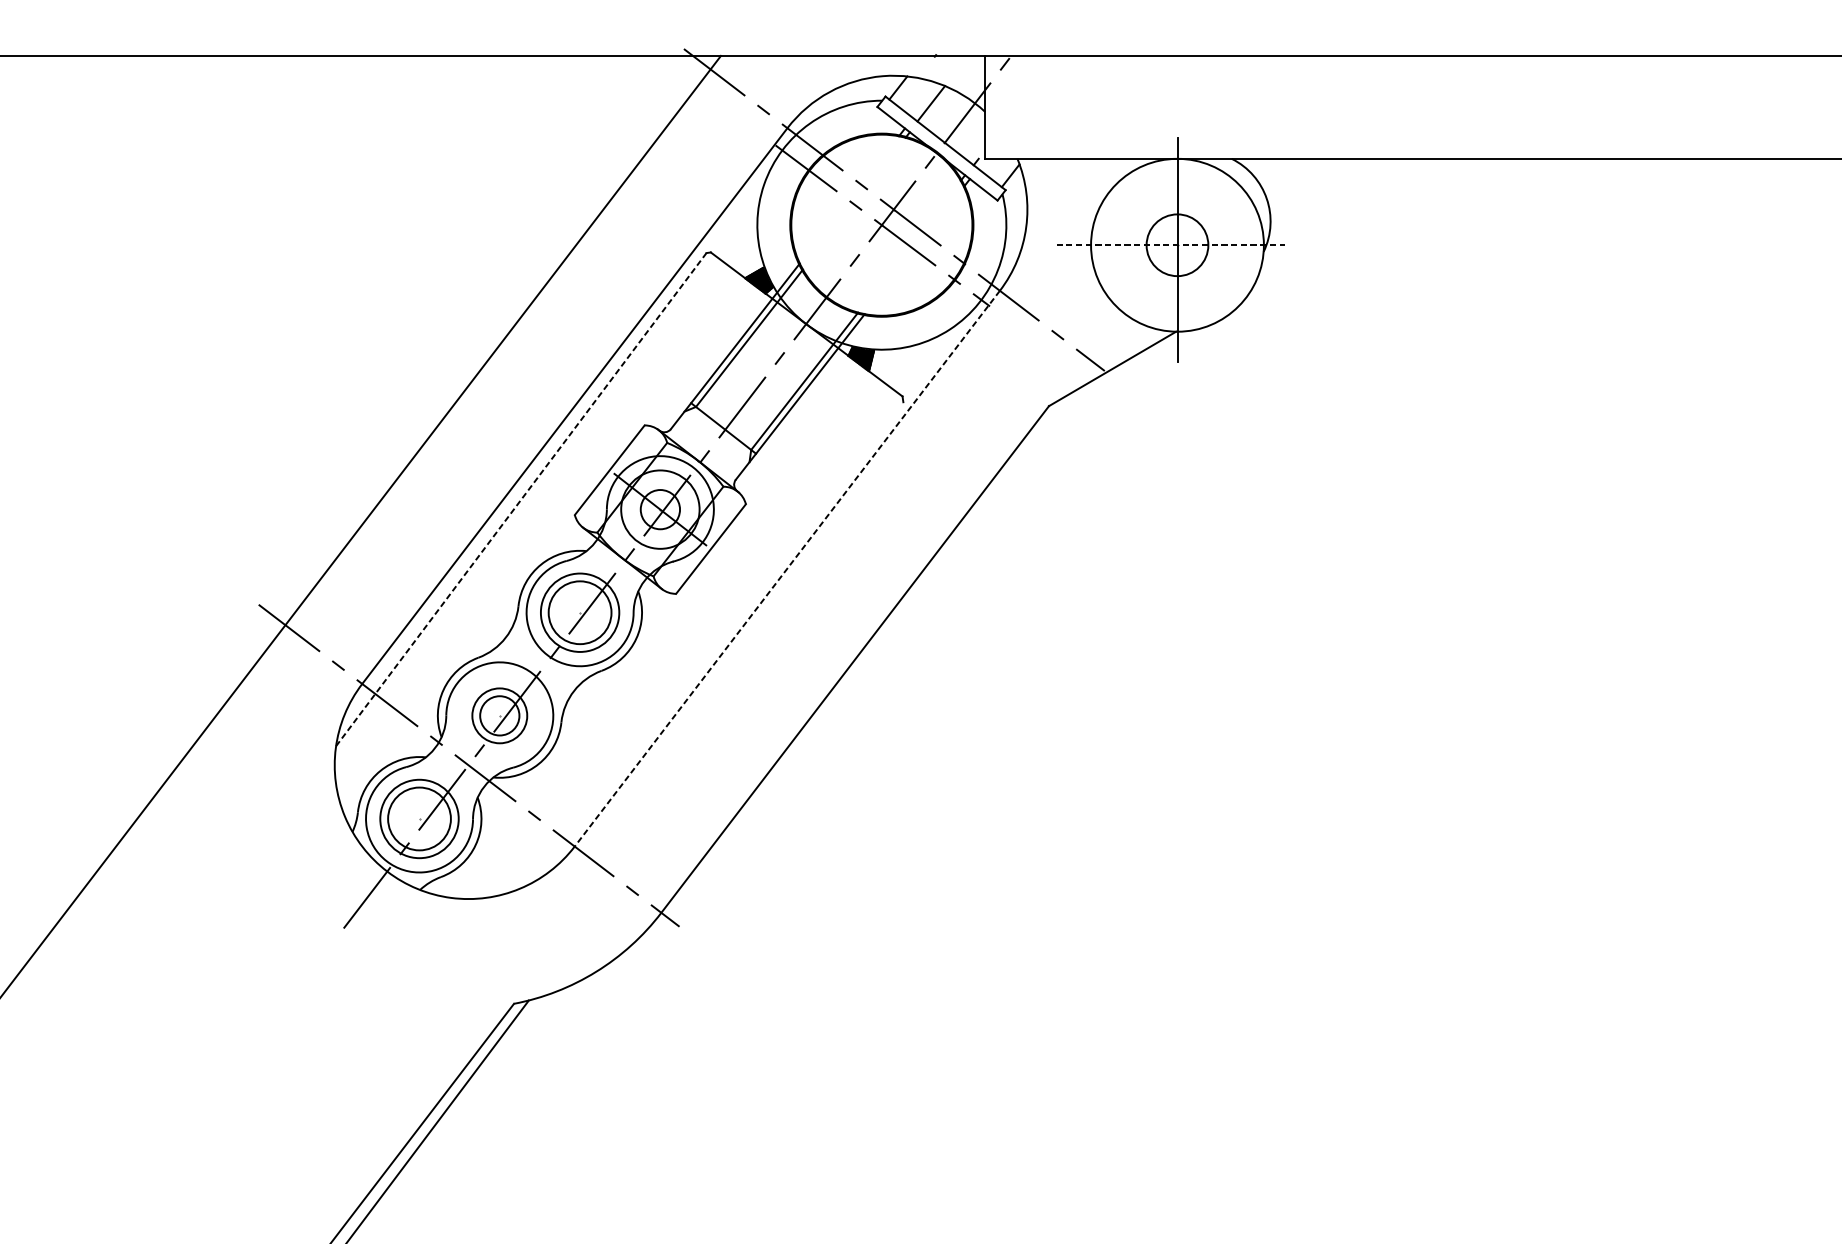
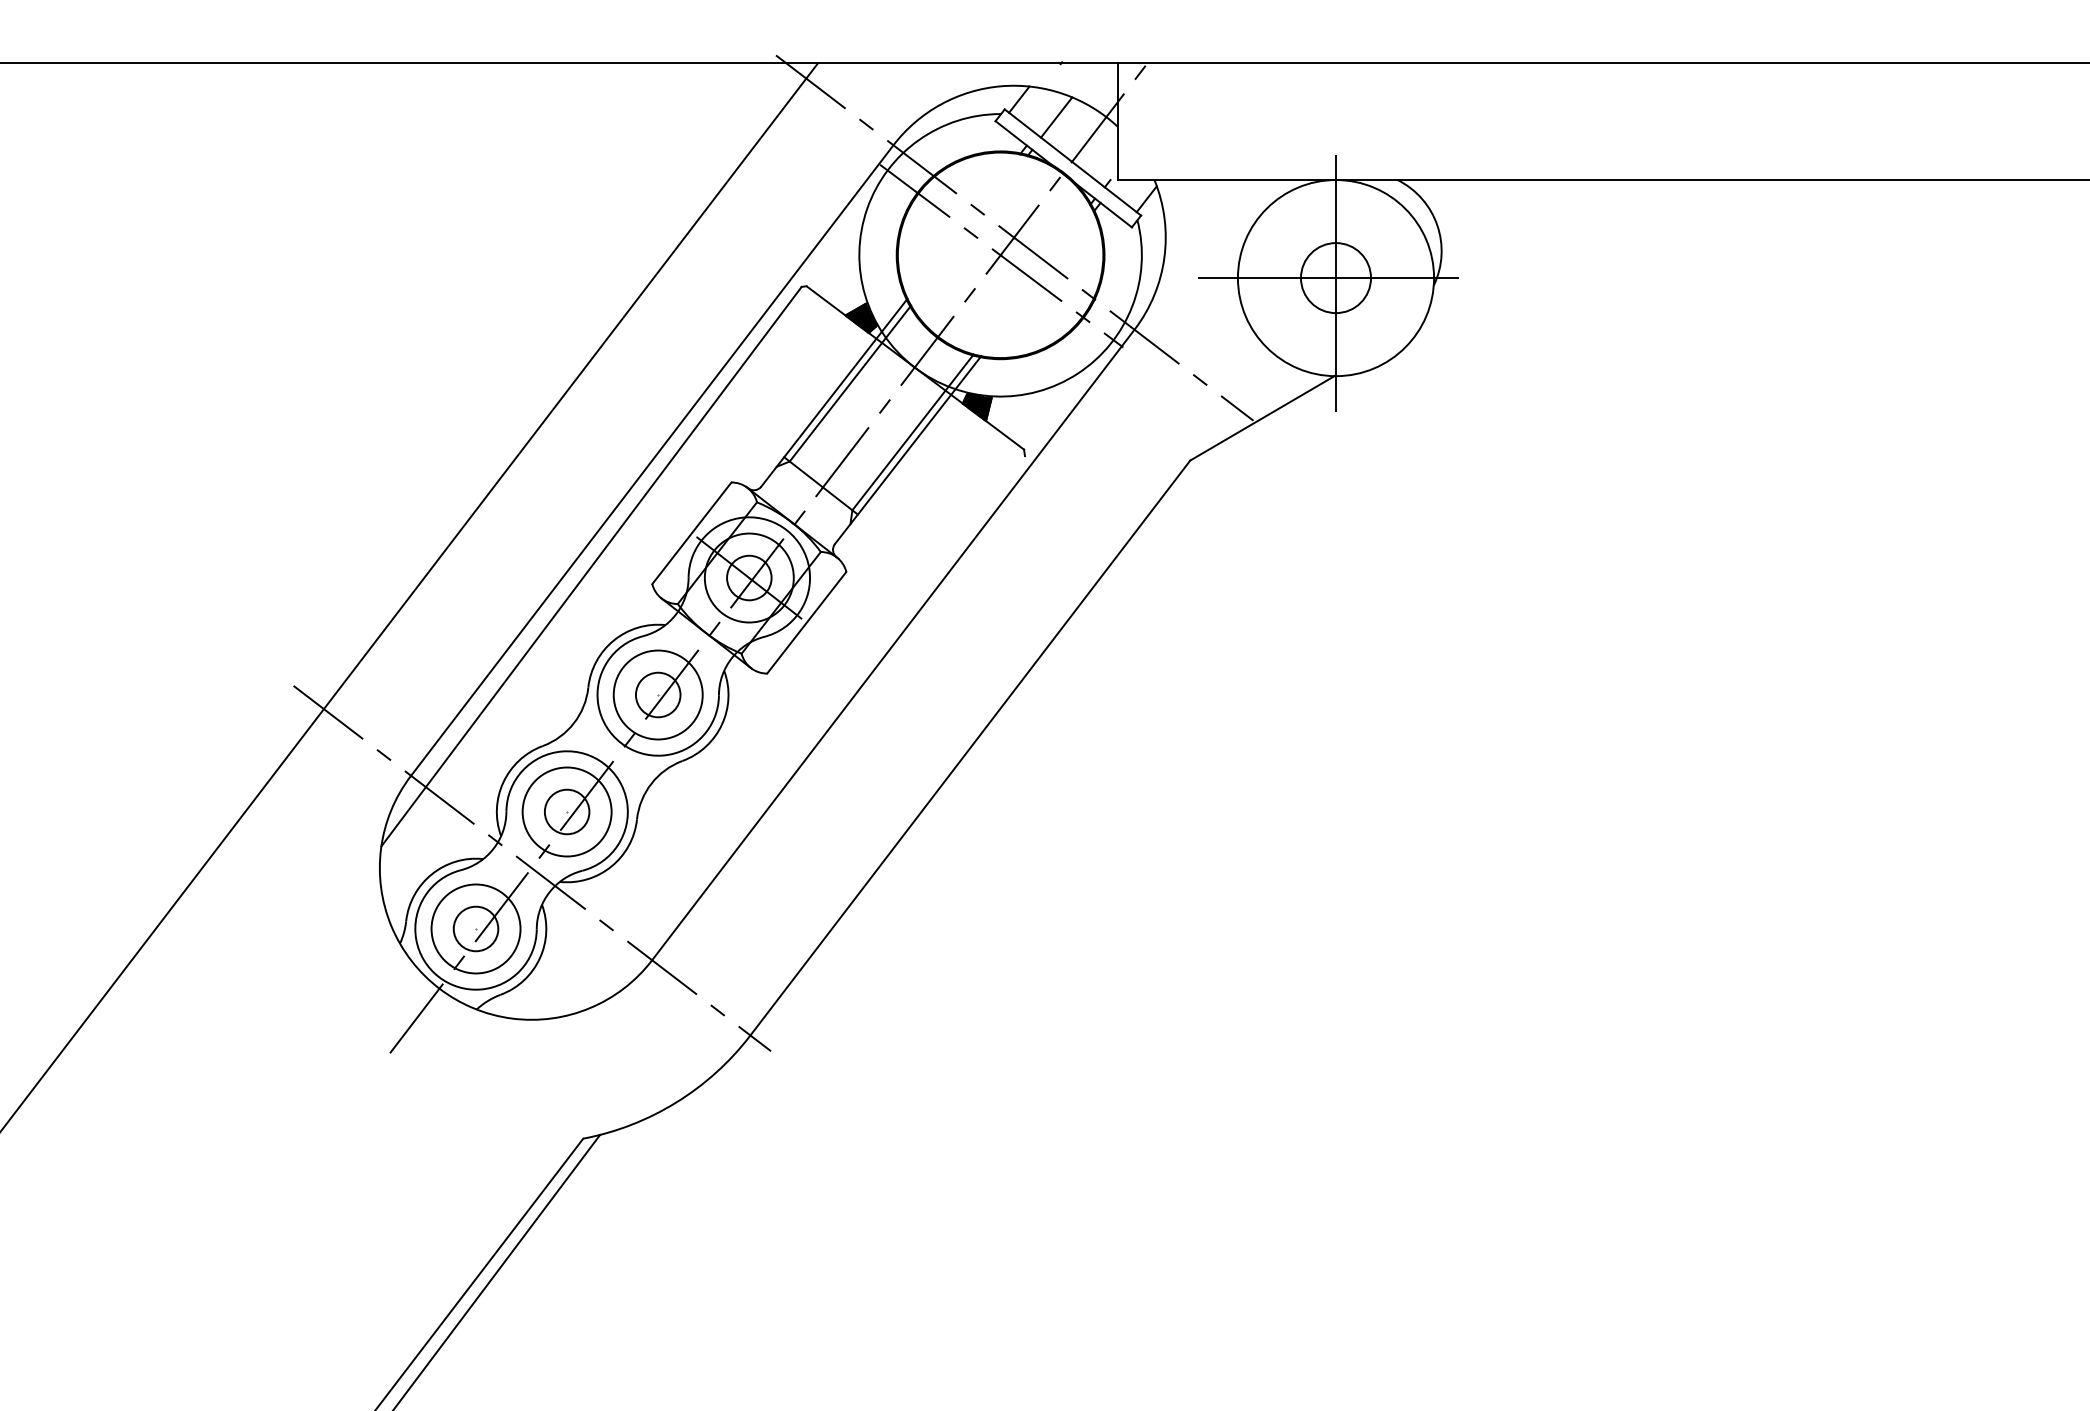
line: (1170, 245) -> (1328, 278), dashed -> solid
line: (521, 499) -> (591, 566), dashed -> solid
line: (787, 569) -> (893, 645), dashed -> solid
circle: (579, 612) -> (657, 694), size x0.62
circle: (499, 715) -> (566, 811), size x1.43
circle: (419, 818) -> (475, 928), size x0.62

